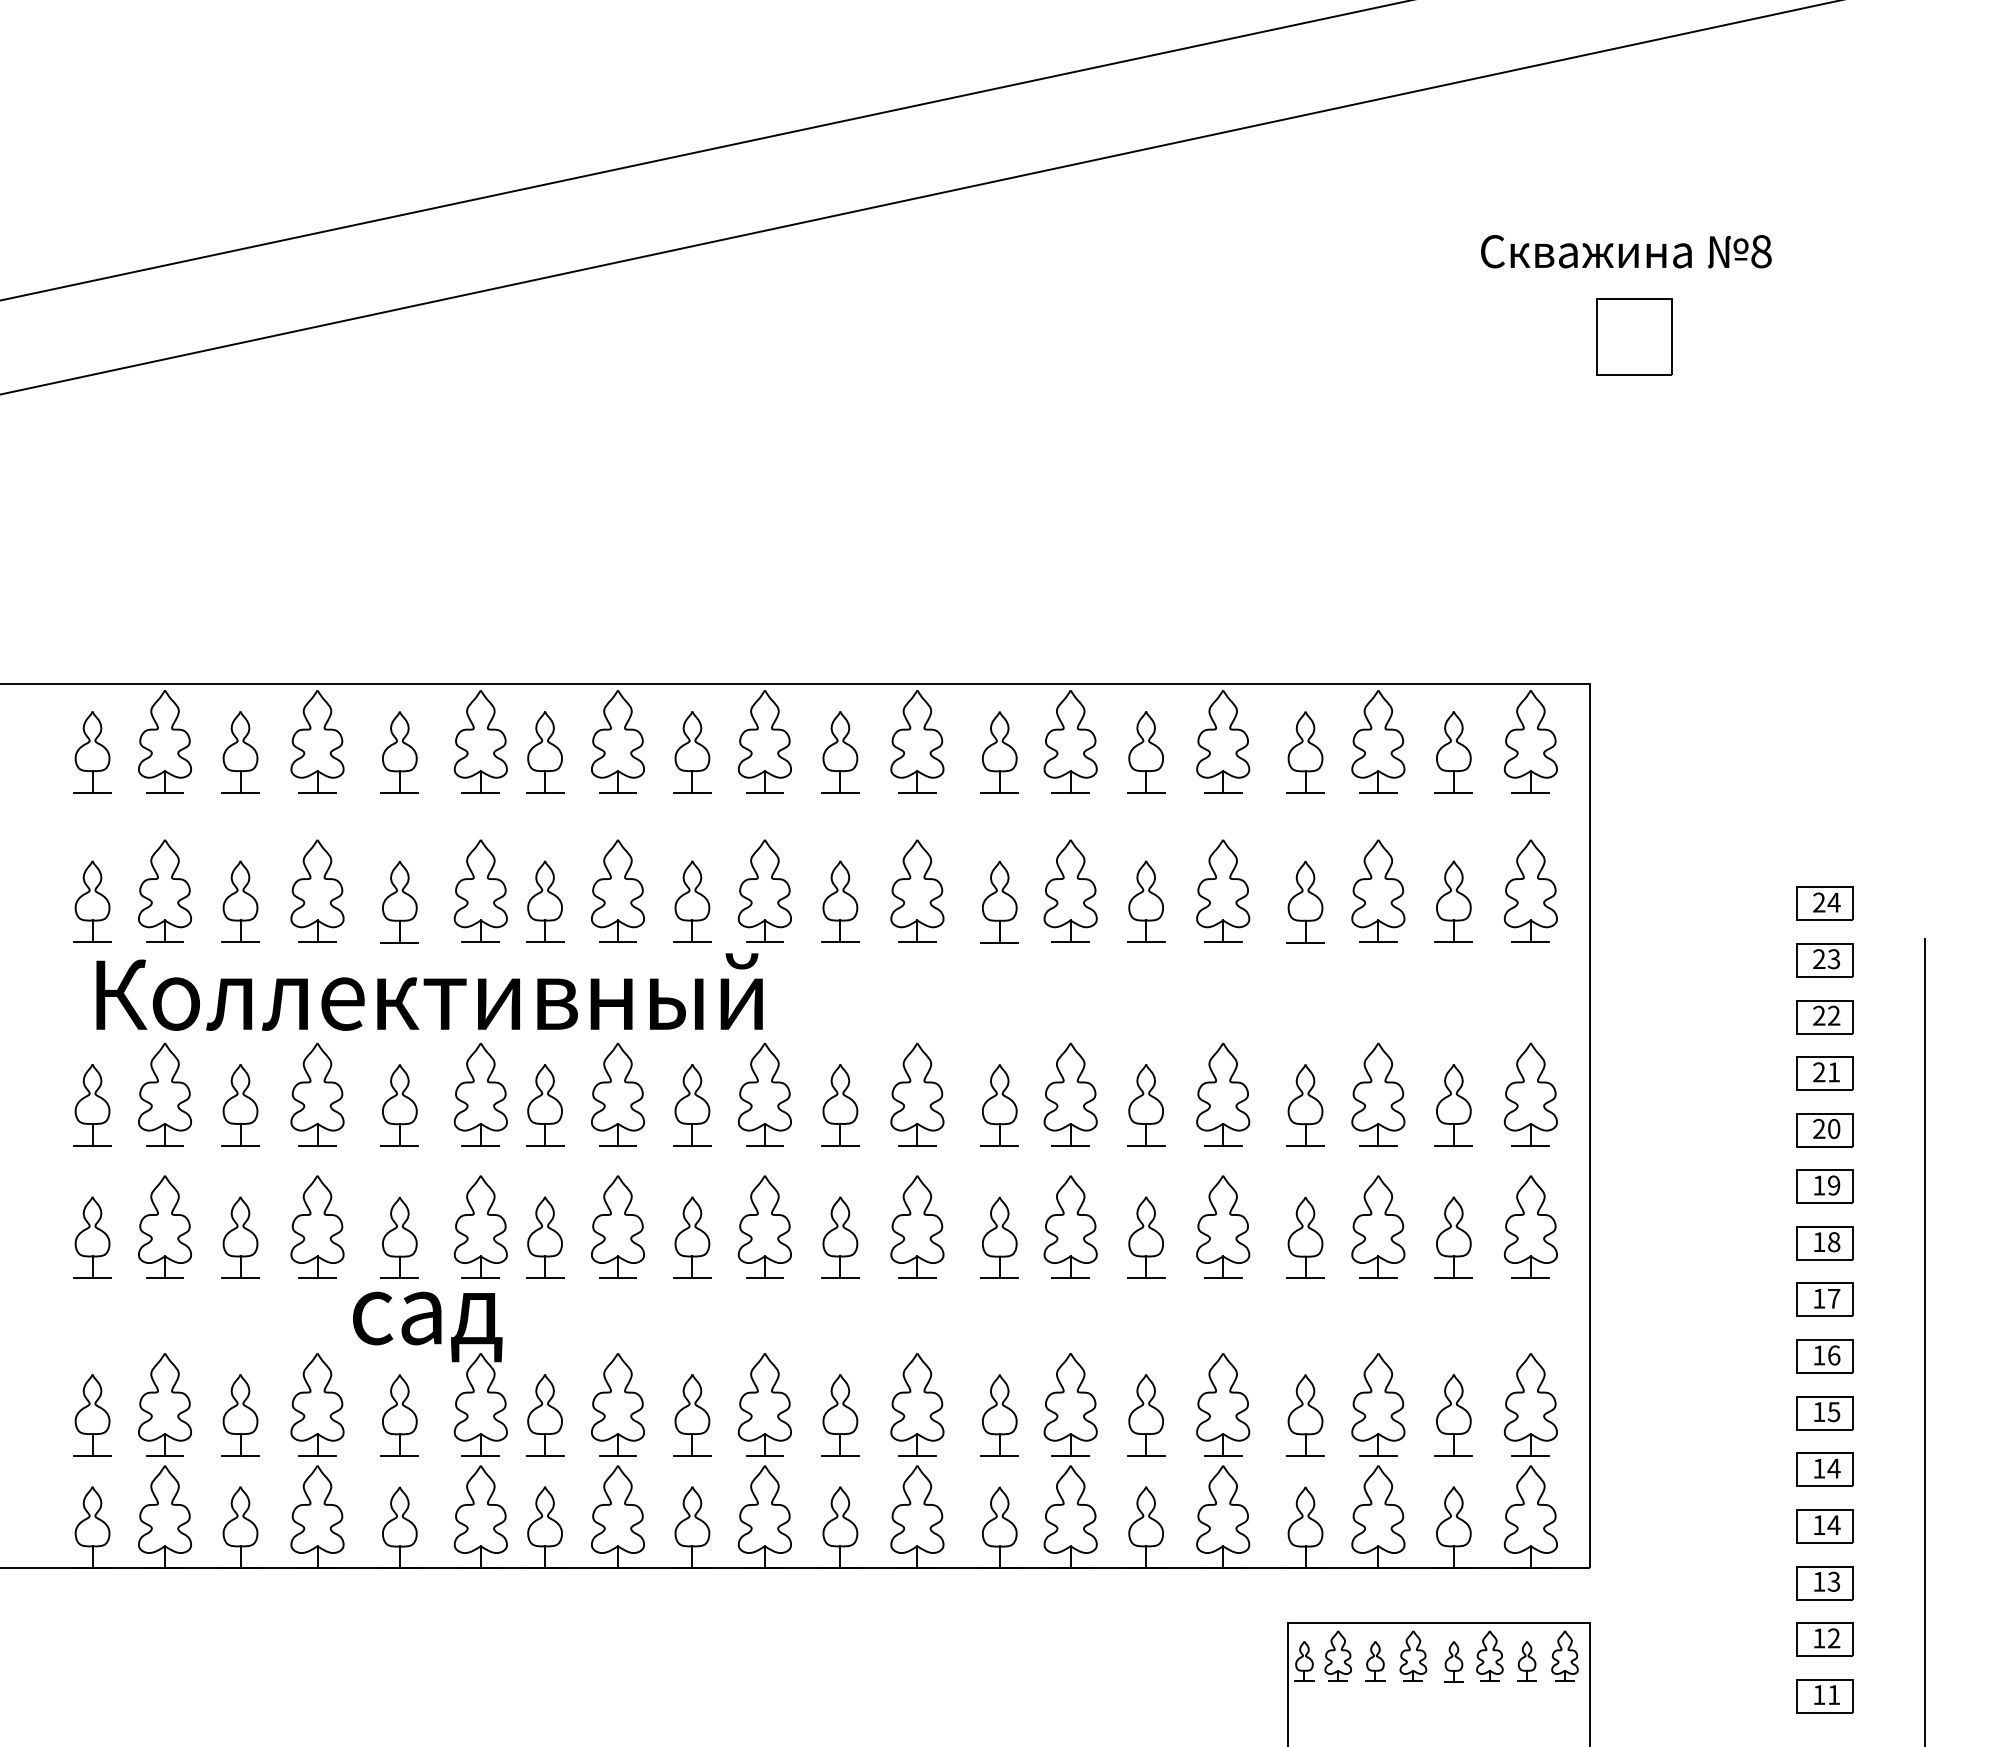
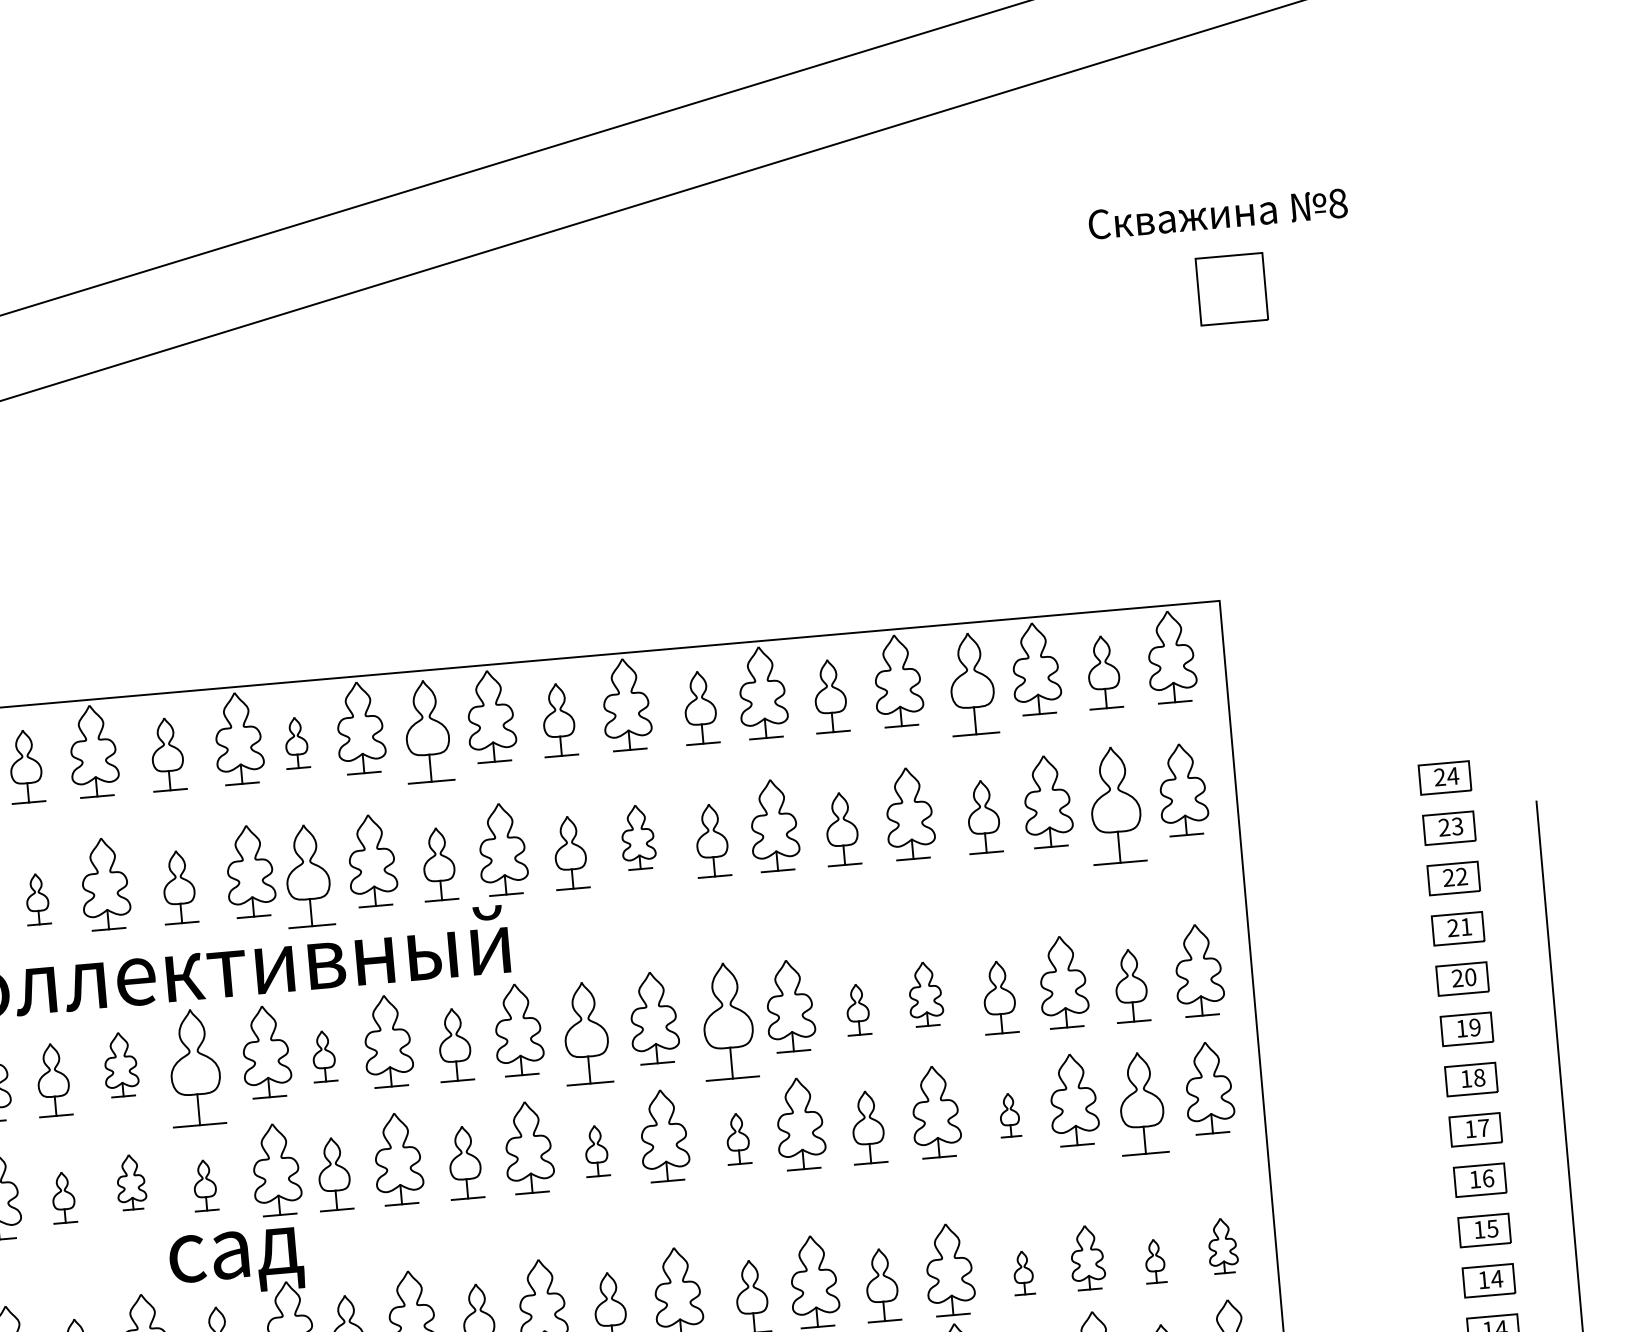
part: (545, 752) -> (296, 742), size x0.7
part: (692, 752) -> (427, 731), size x1.4
part: (1305, 752) -> (971, 683), size x1.4
part: (917, 890) -> (637, 836), size x0.7
part: (240, 901) -> (37, 899), size x0.7
part: (545, 901) -> (308, 875), size x1.4
part: (1453, 901) -> (1114, 804), size x1.6
part: (317, 1094) -> (120, 1064), size x0.7
part: (1223, 1094) -> (925, 994), size x0.7
part: (399, 1105) -> (194, 1067), size x1.6
part: (545, 1105) -> (324, 1056), size x0.7
part: (840, 1105) -> (586, 1033), size x1.4
part: (999, 1105) -> (727, 1021), size x1.6
part: (1146, 1105) -> (858, 1009), size x0.7
part: (317, 1226) -> (131, 1181), size x0.6
part: (240, 1237) -> (63, 1197), size x0.7
part: (399, 1237) -> (204, 1185), size x0.7
part: (840, 1237) -> (596, 1150), size x0.7
part: (999, 1237) -> (737, 1138), size x0.7
part: (1305, 1237) -> (1009, 1114), size x0.6
part: (1453, 1237) -> (1141, 1103), size x1.4
part: (1378, 1404) -> (1087, 1257), size x0.7
part: (1530, 1404) -> (1222, 1245), size x0.6
part: (1305, 1415) -> (1023, 1272), size x0.6
part: (1453, 1415) -> (1154, 1261), size x0.6

